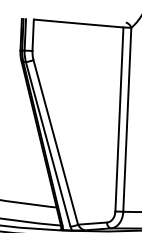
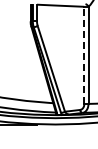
line: (119, 119) -> (84, 55), solid -> dashed

